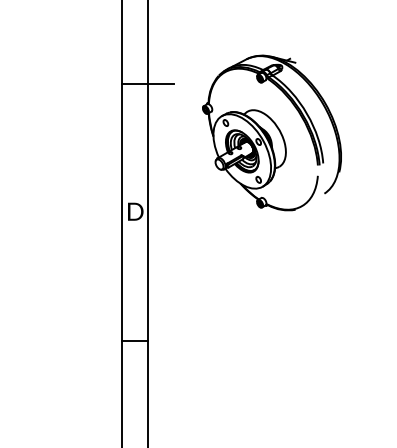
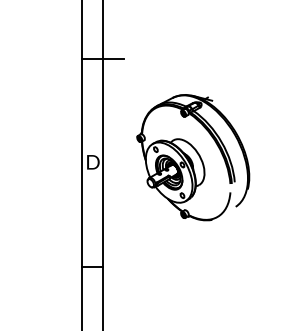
part: (271, 132) -> (192, 157), moved

